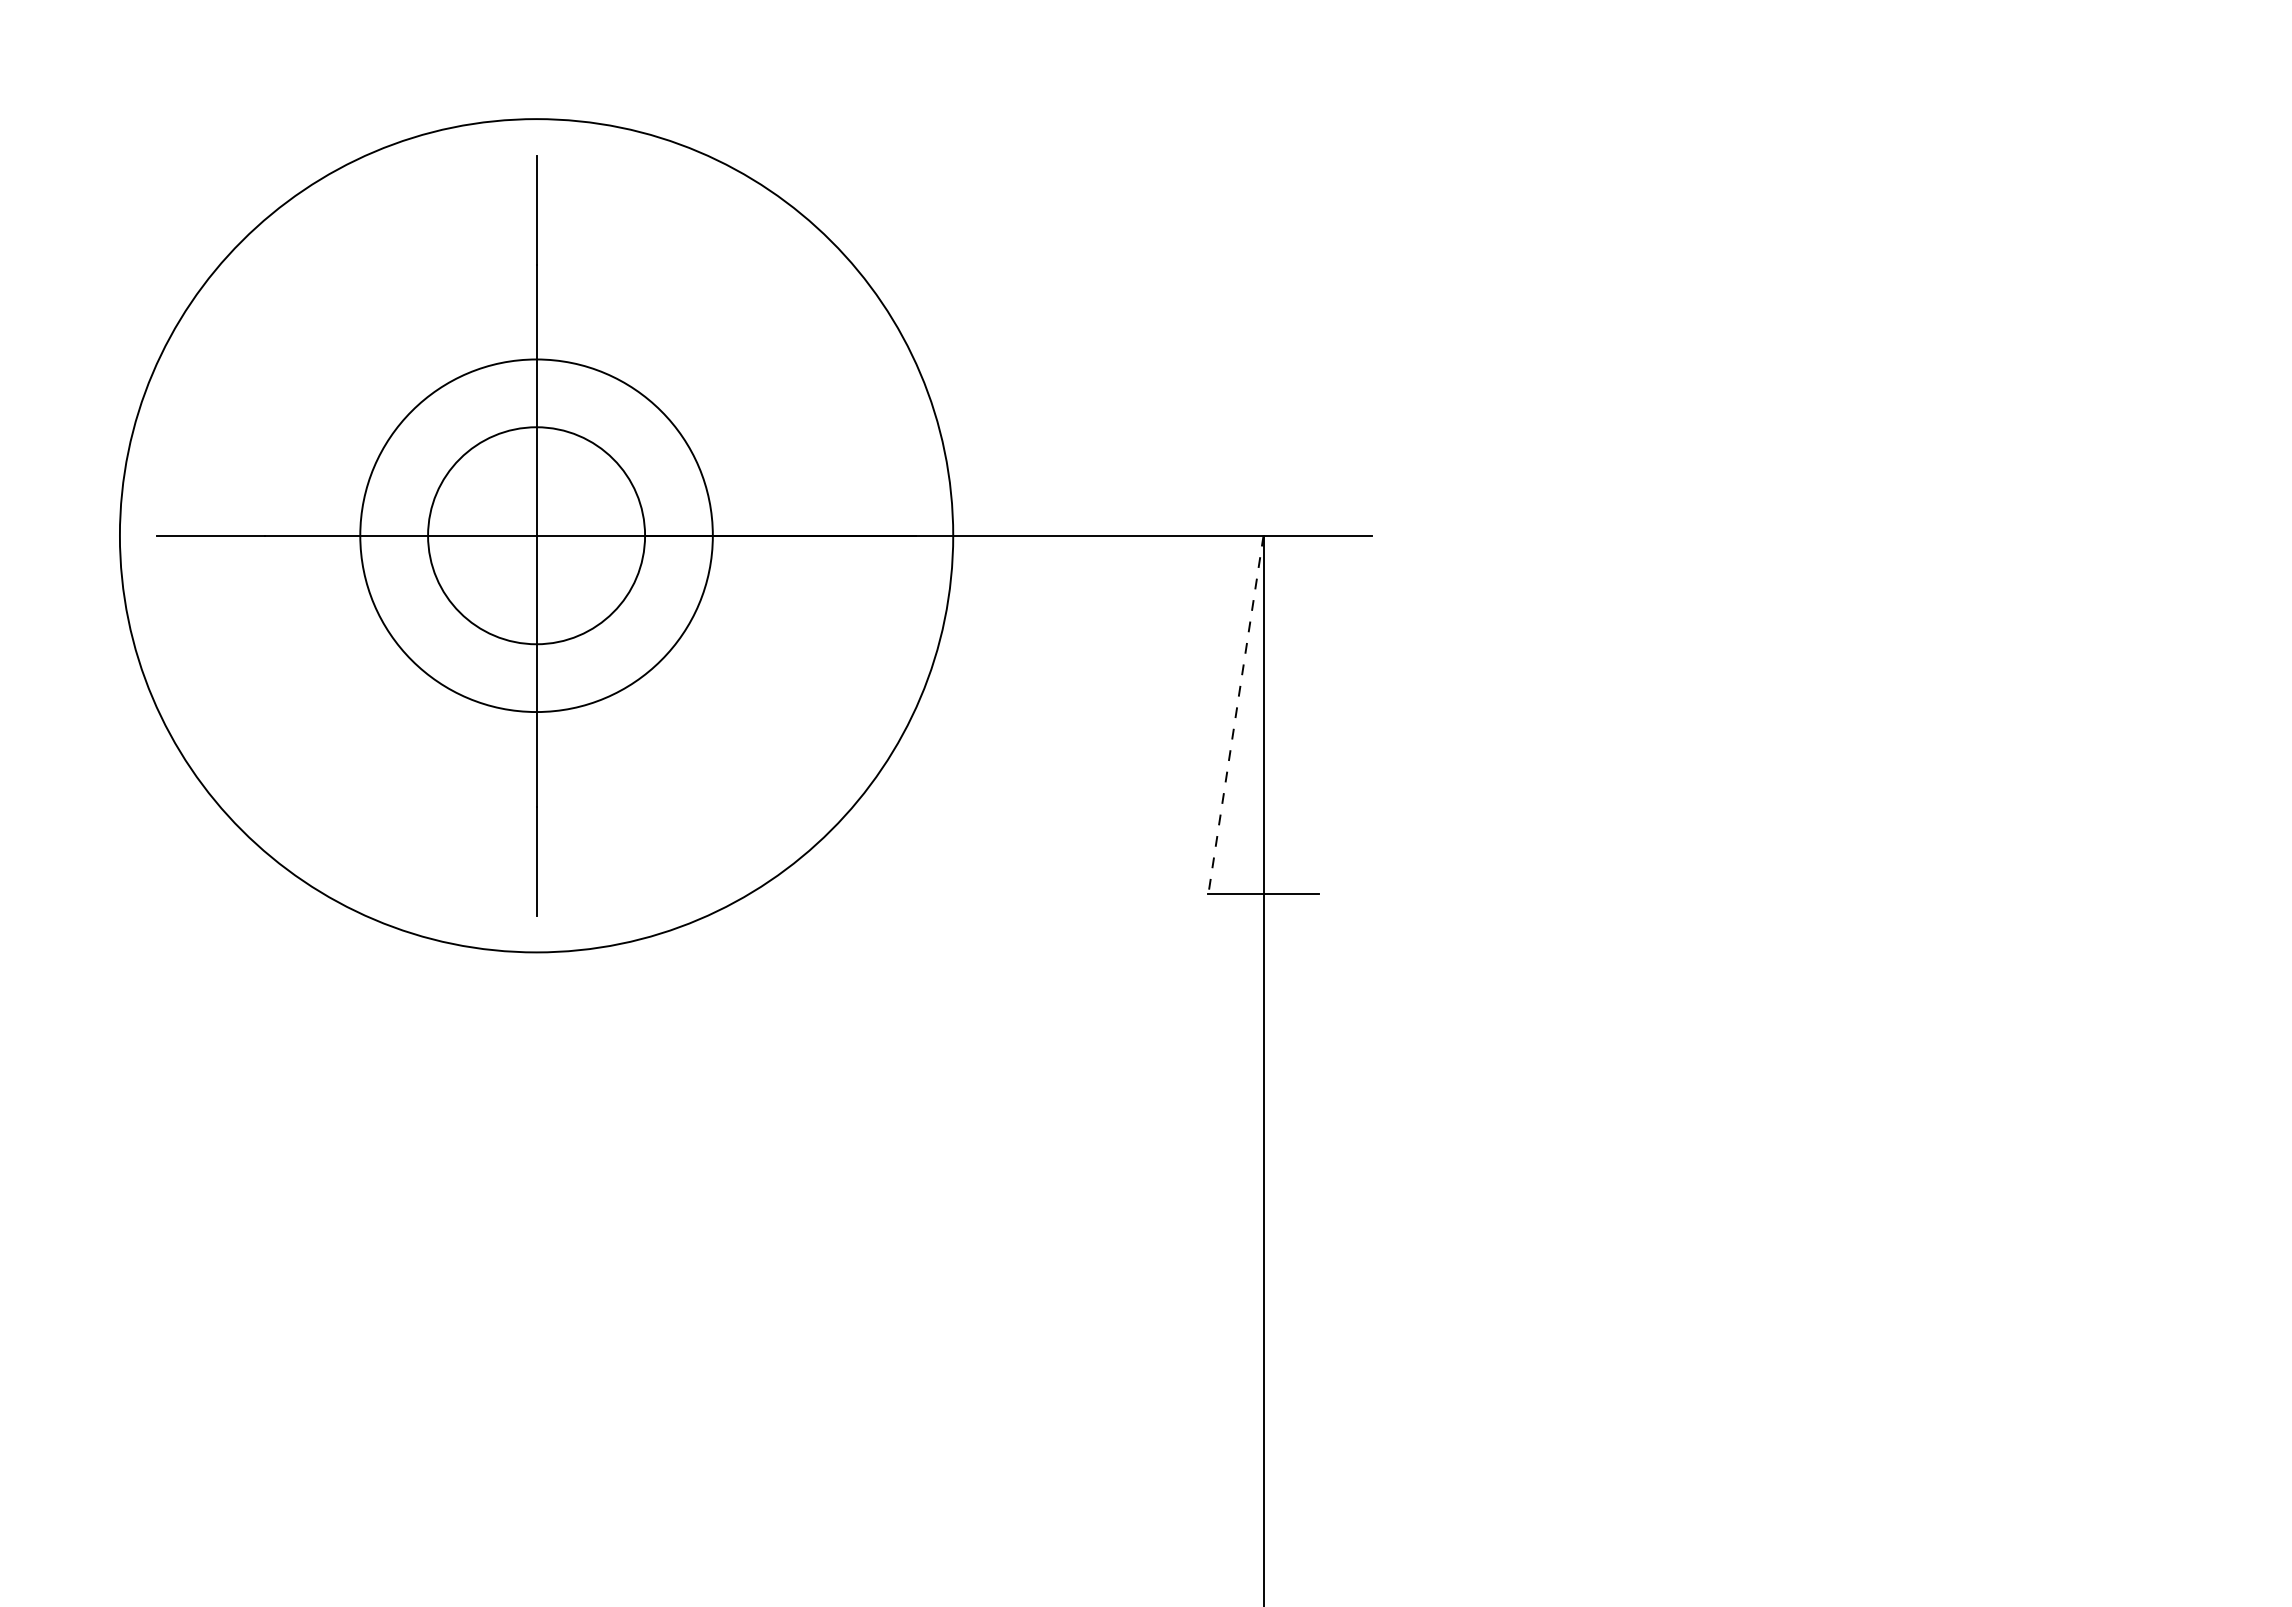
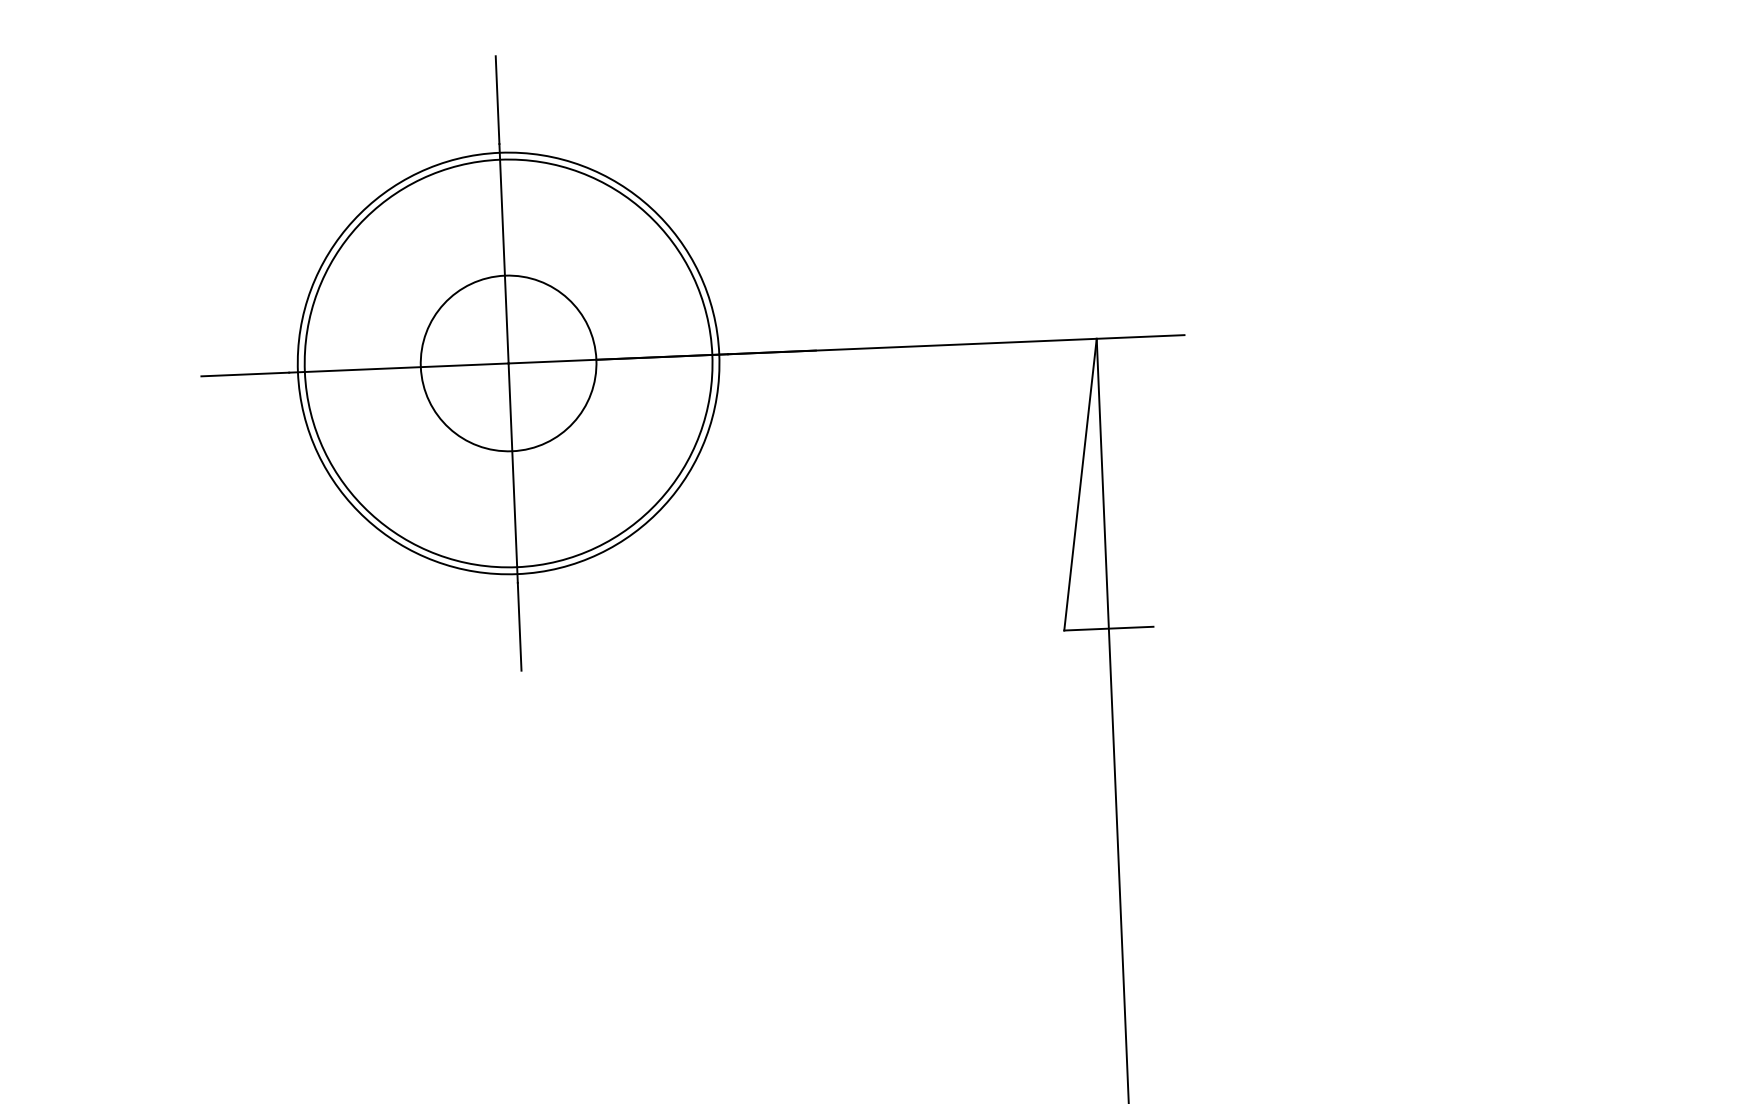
circle: (536, 535) -> (508, 363), size x0.62
circle: (536, 535) -> (508, 363), size x1.43
line: (1235, 715) -> (1080, 485), dashed -> solid

